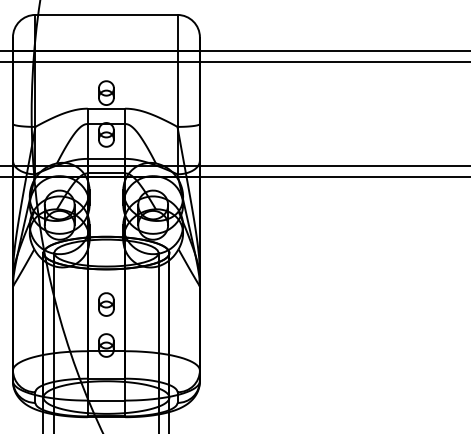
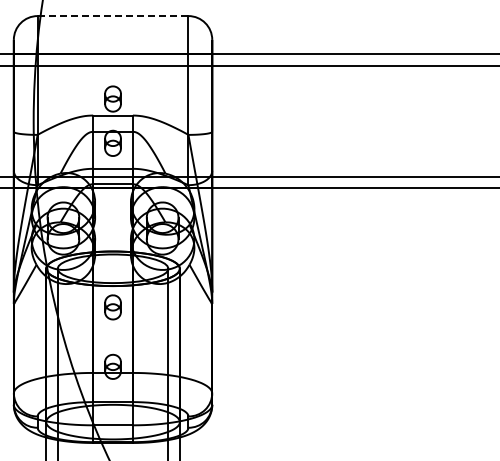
line: (105, 15) -> (112, 16), solid -> dashed
part: (105, 304) -> (112, 307), moved

